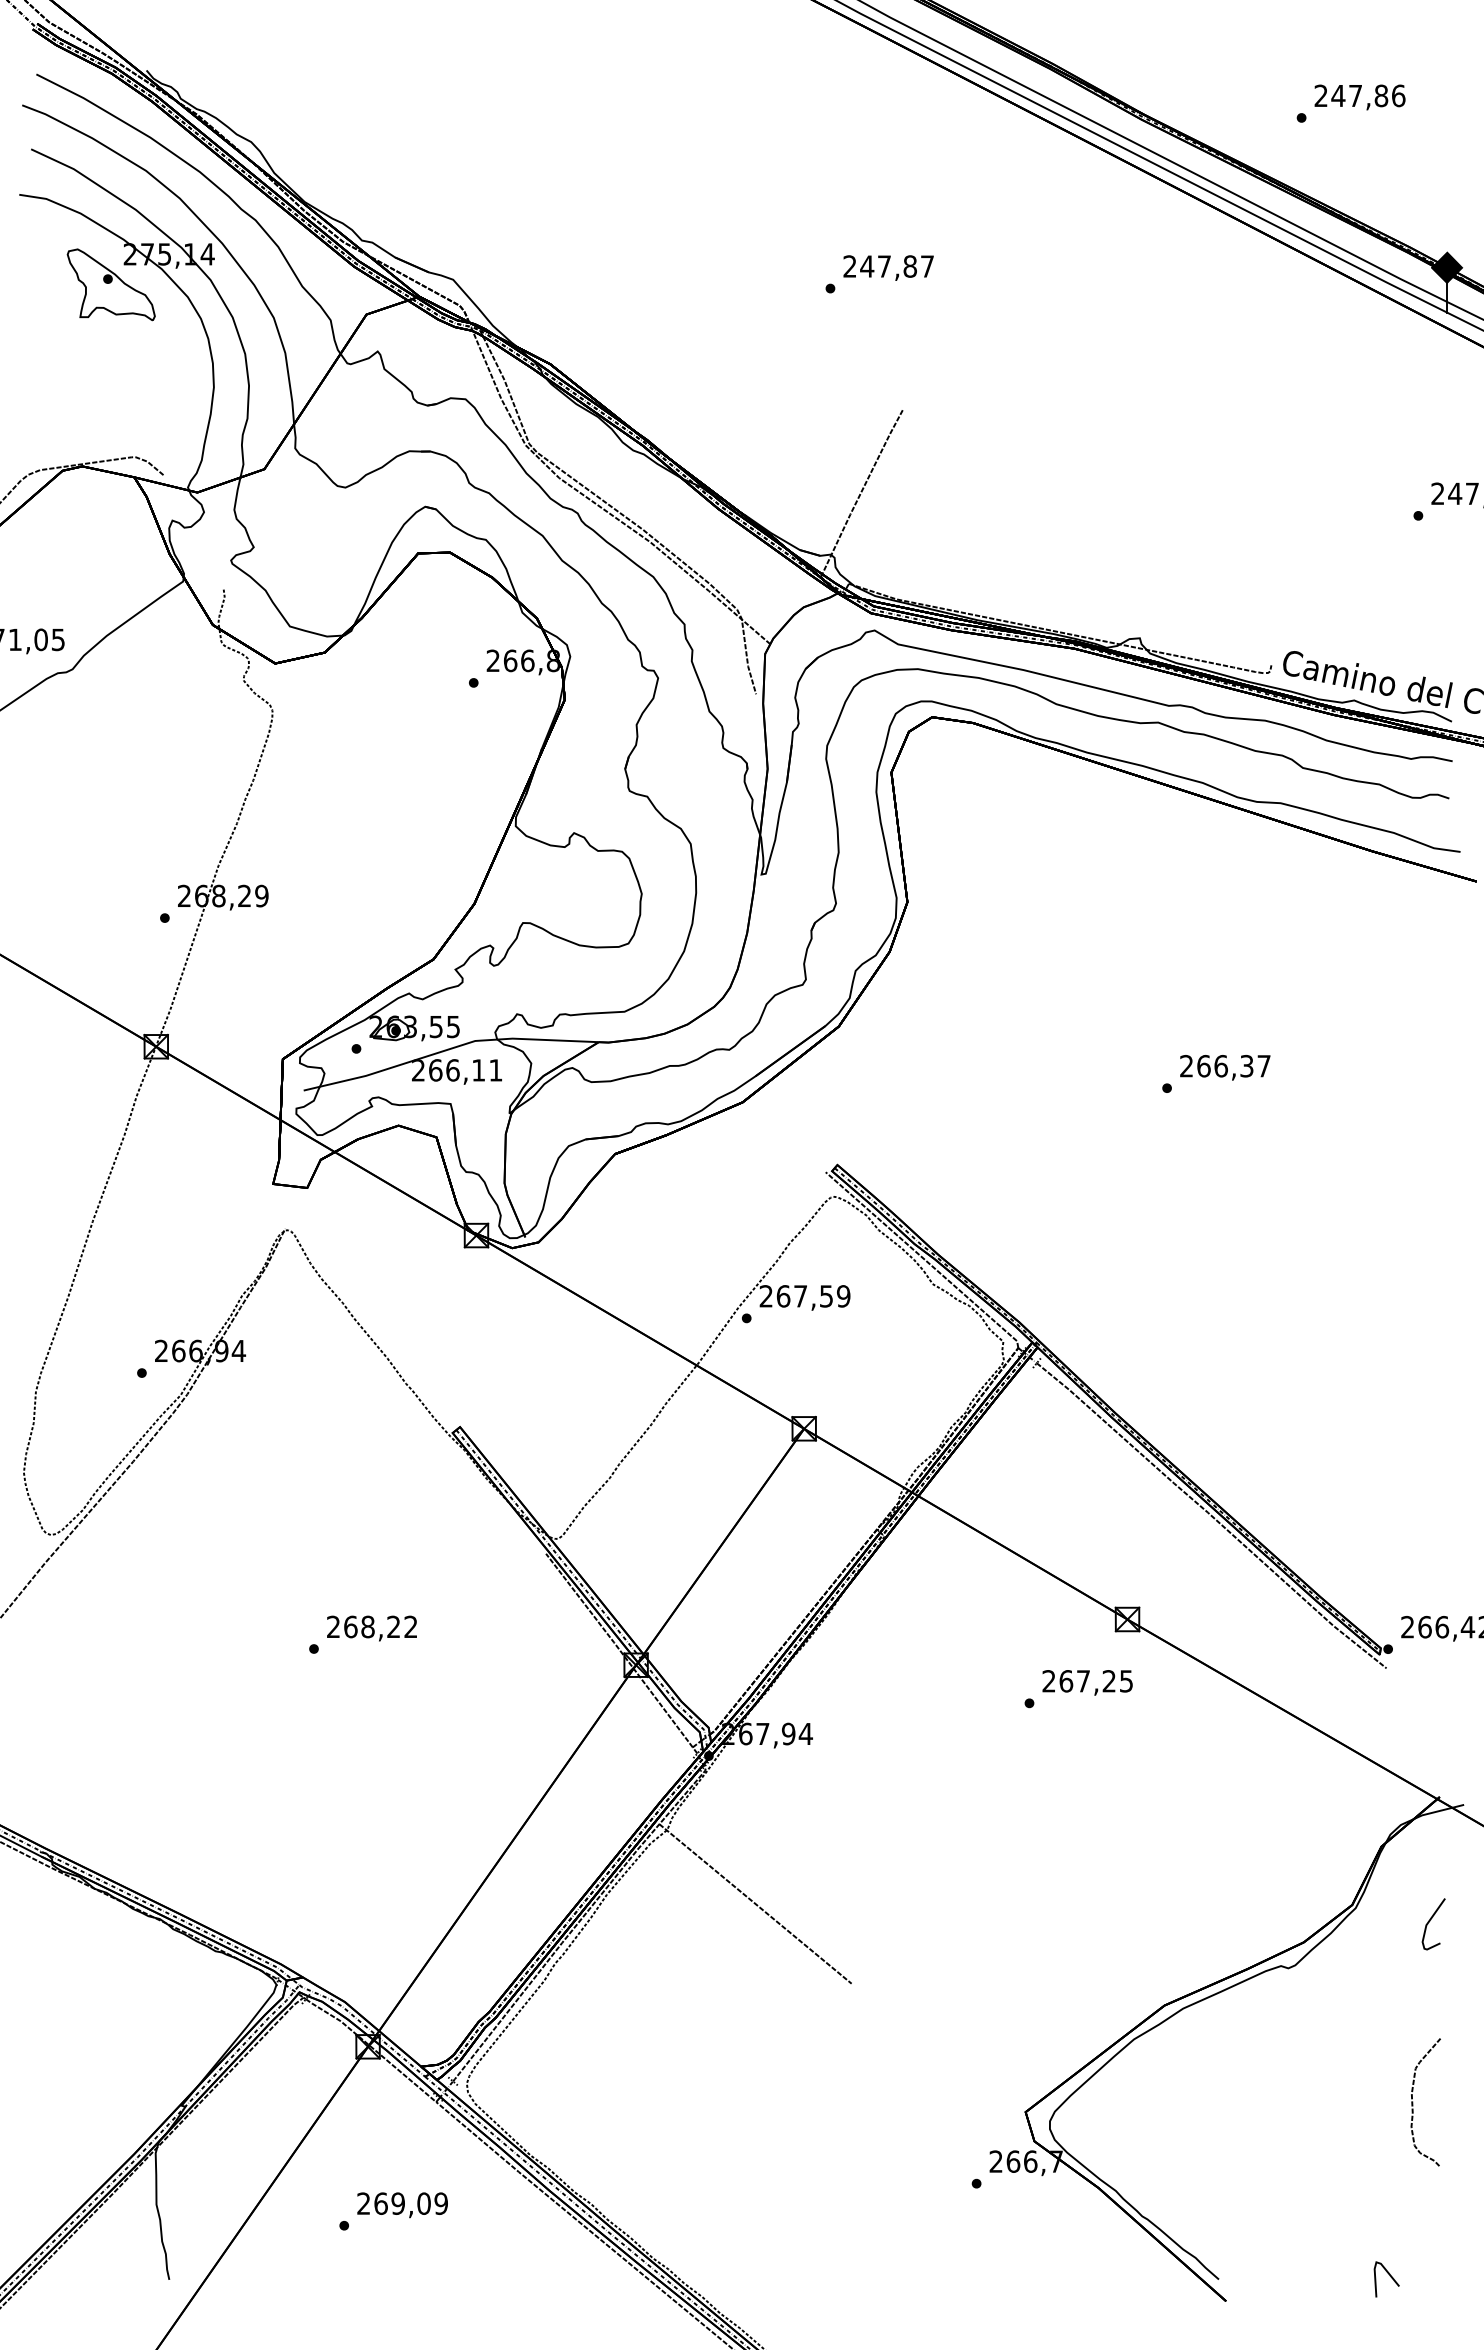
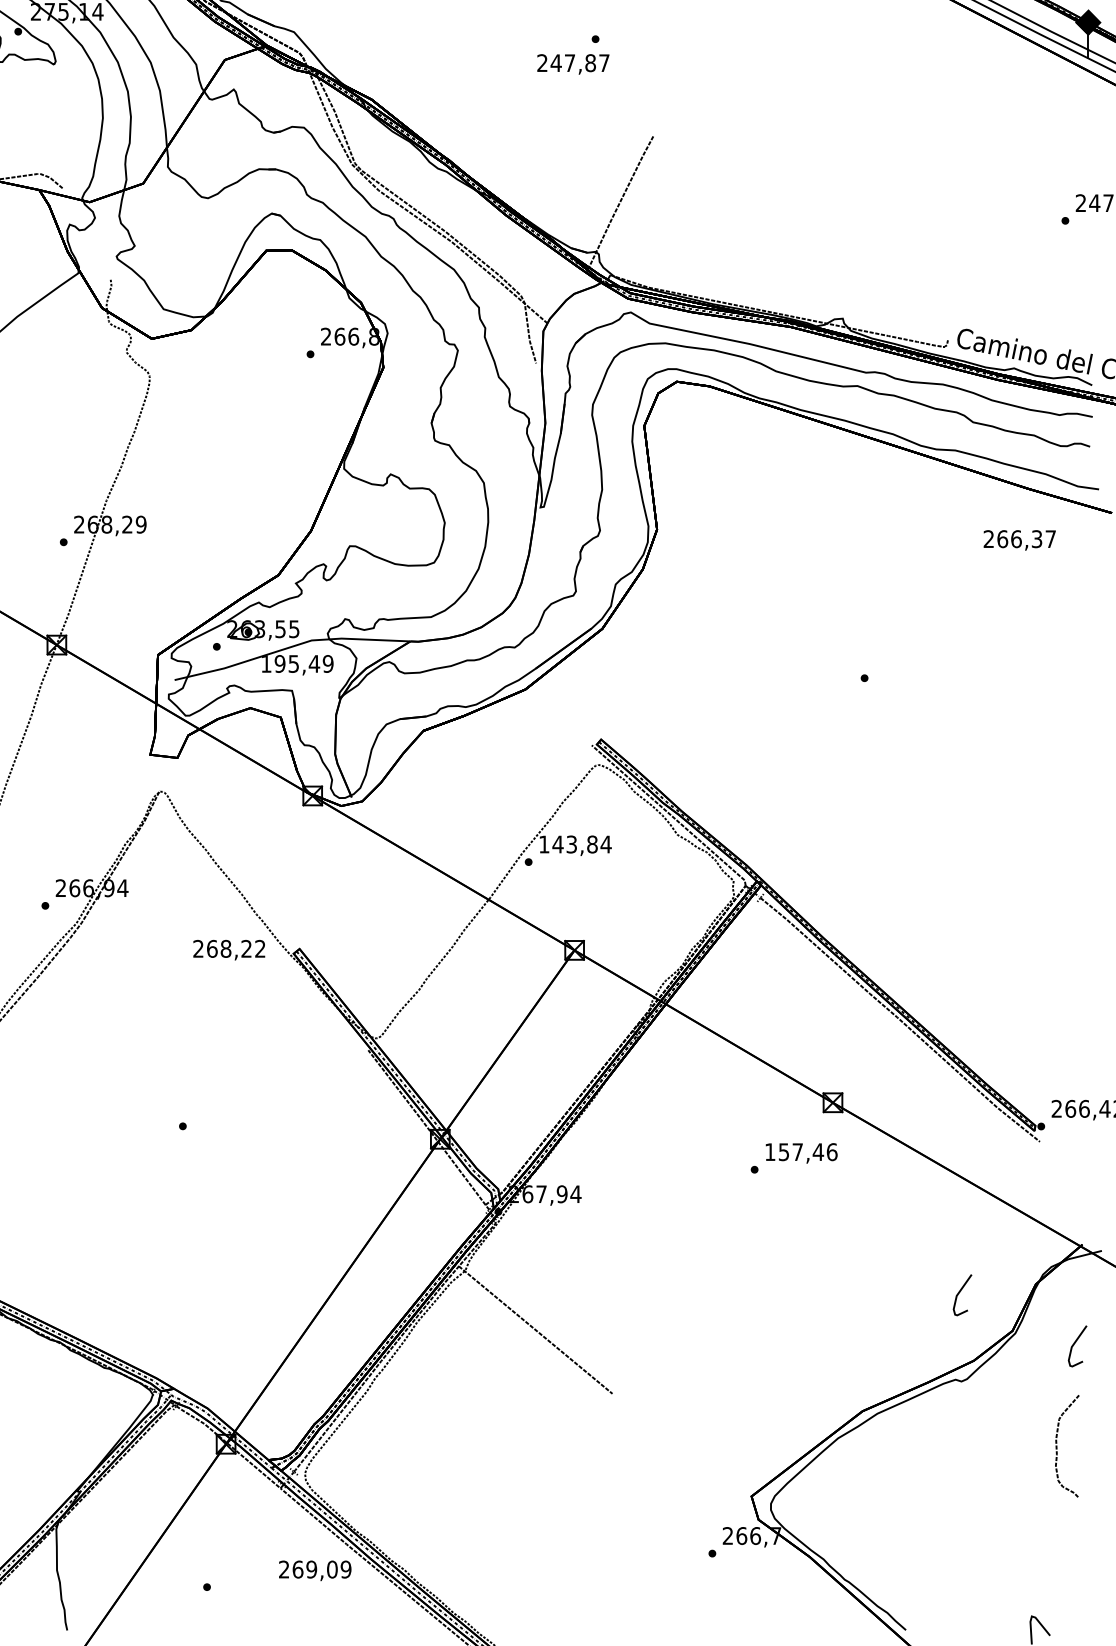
text: (888, 267) -> (573, 63), moved
text: (1225, 1067) -> (1019, 540), moved
text: (457, 1070) -> (297, 664), 266,11 -> 195,49
text: (804, 1296) -> (574, 844), 267,59 -> 143,84
text: (371, 1628) -> (228, 950), moved
text: (1087, 1681) -> (800, 1152), 267,25 -> 157,46
curve: (1286, 1857) -> (960, 1292), added
curve: (1413, 2102) -> (1057, 1446), moved
text: (402, 2205) -> (315, 1571), moved

